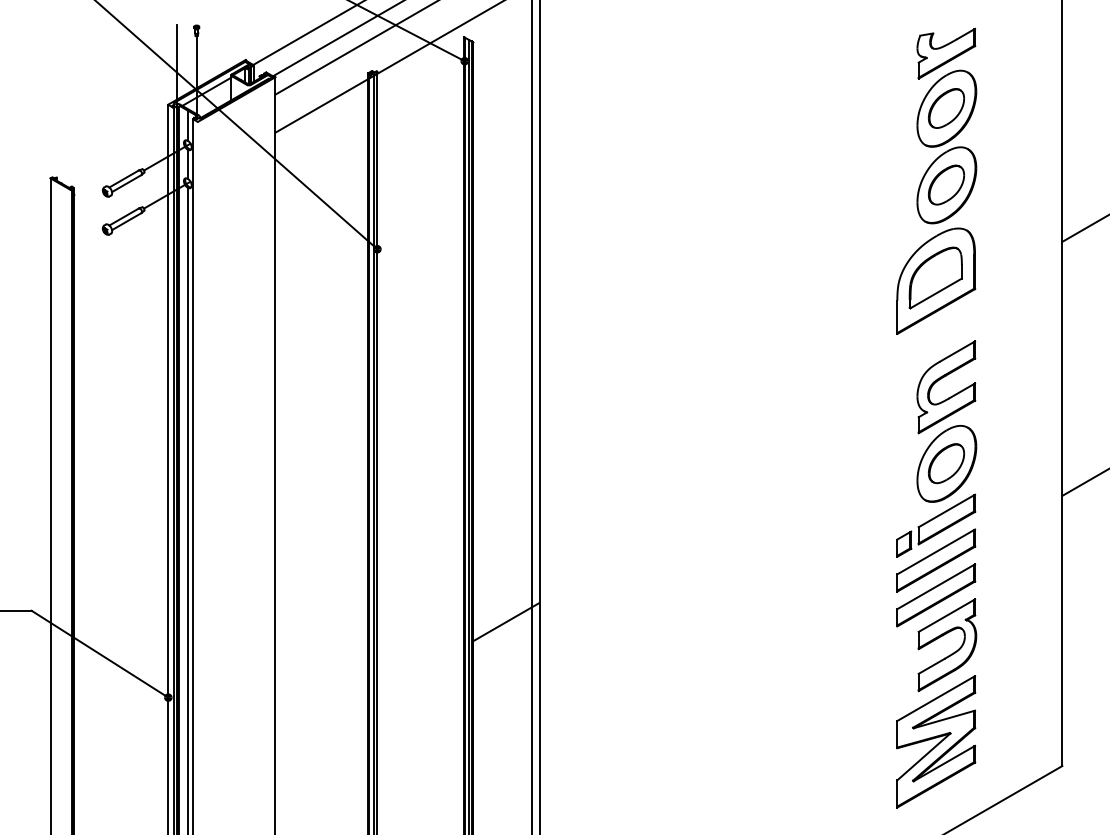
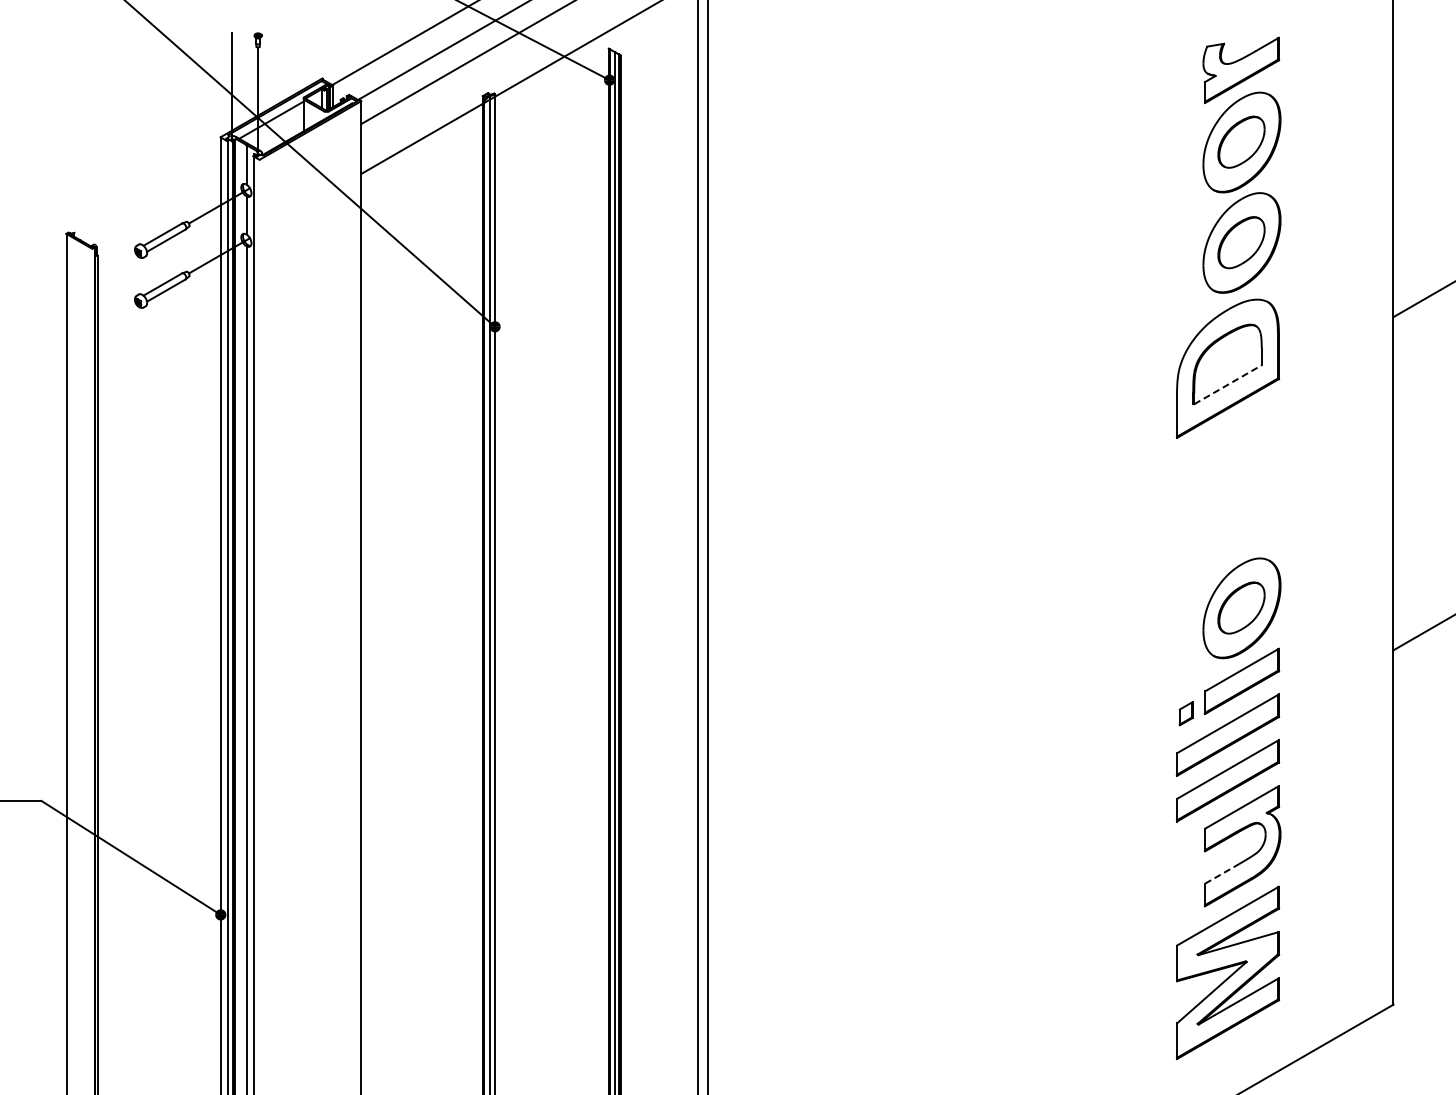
line: (935, 293) -> (1227, 384), solid -> dashed
part: (941, 379) -> (1234, 497), removed
part: (904, 544) -> (1186, 713), size x0.7
line: (505, 621) -> (663, 815), removed
line: (932, 666) -> (1222, 873), solid -> dashed

